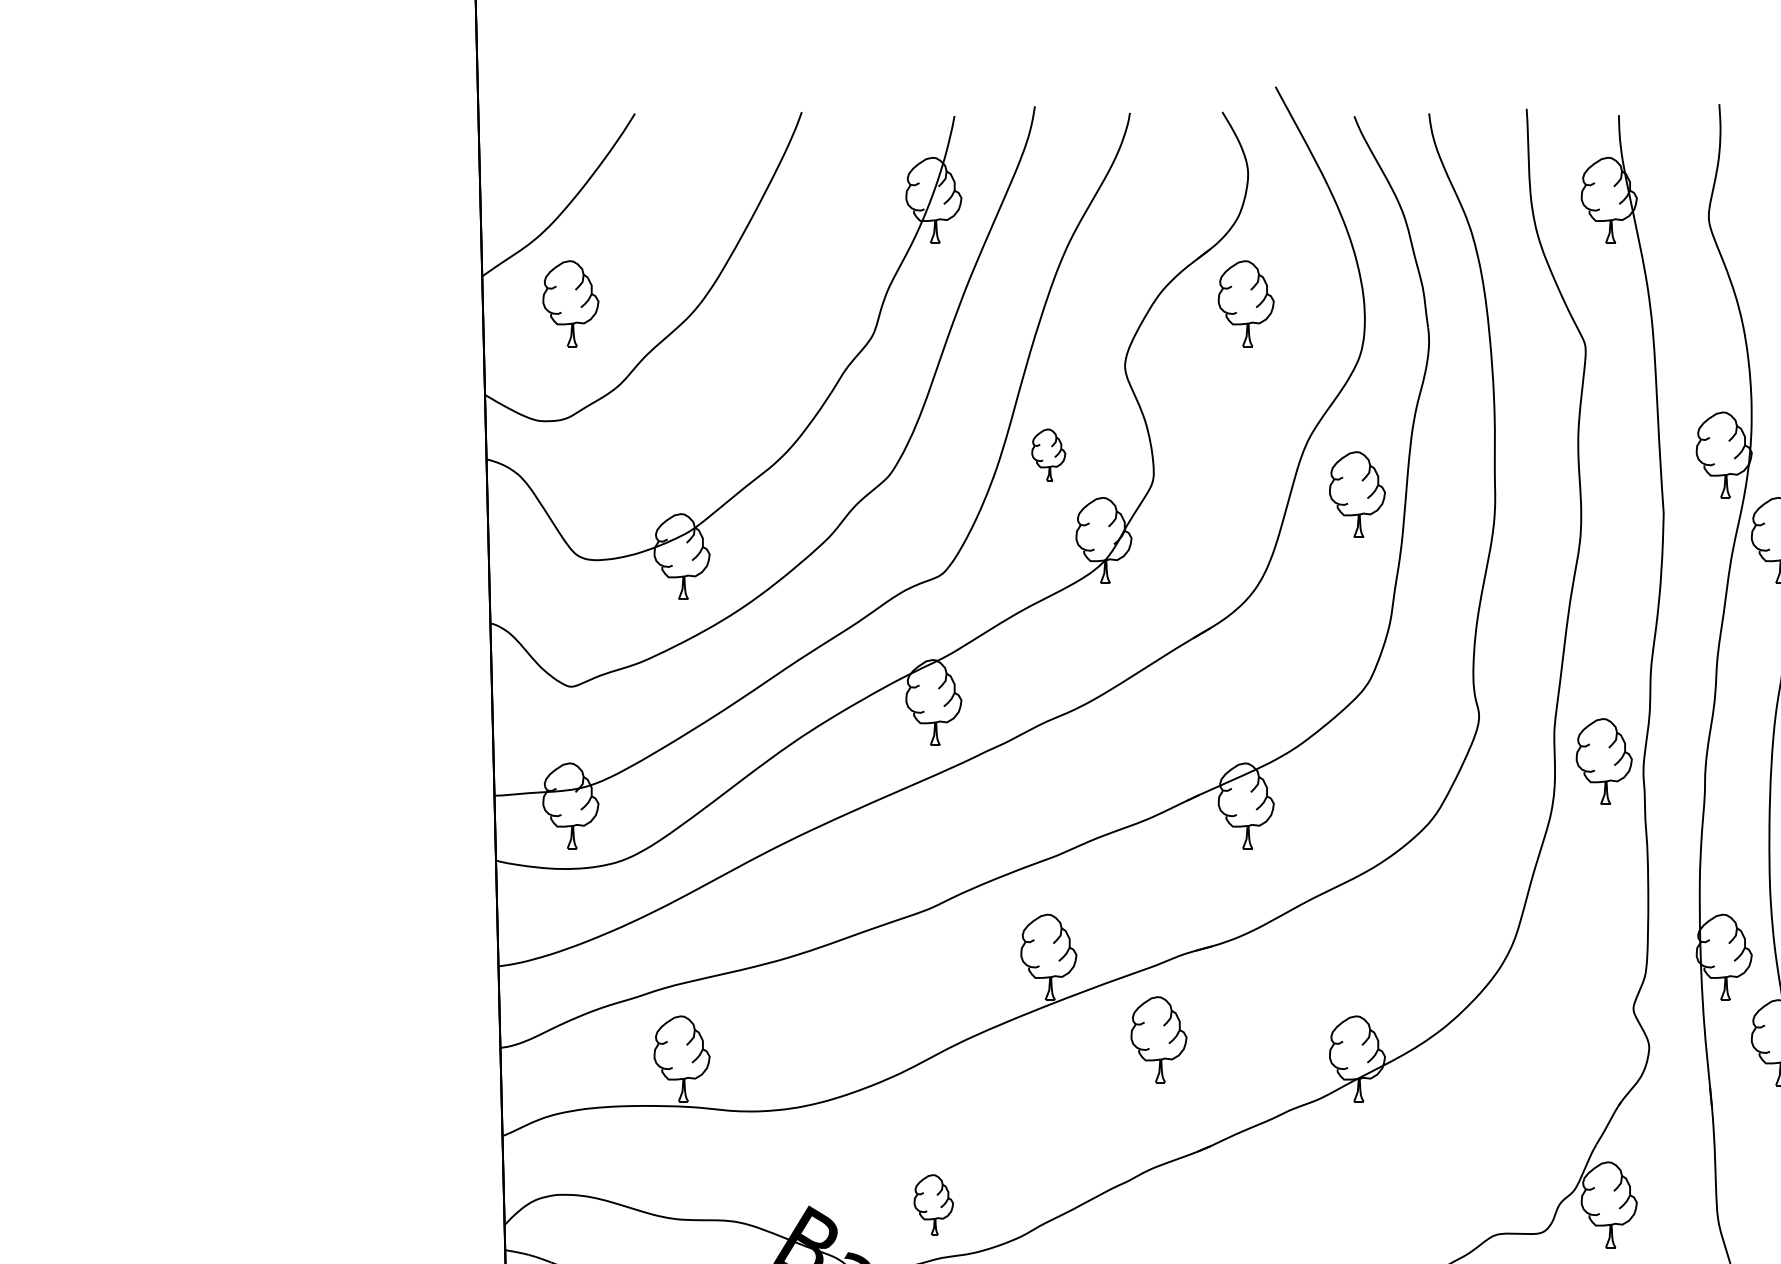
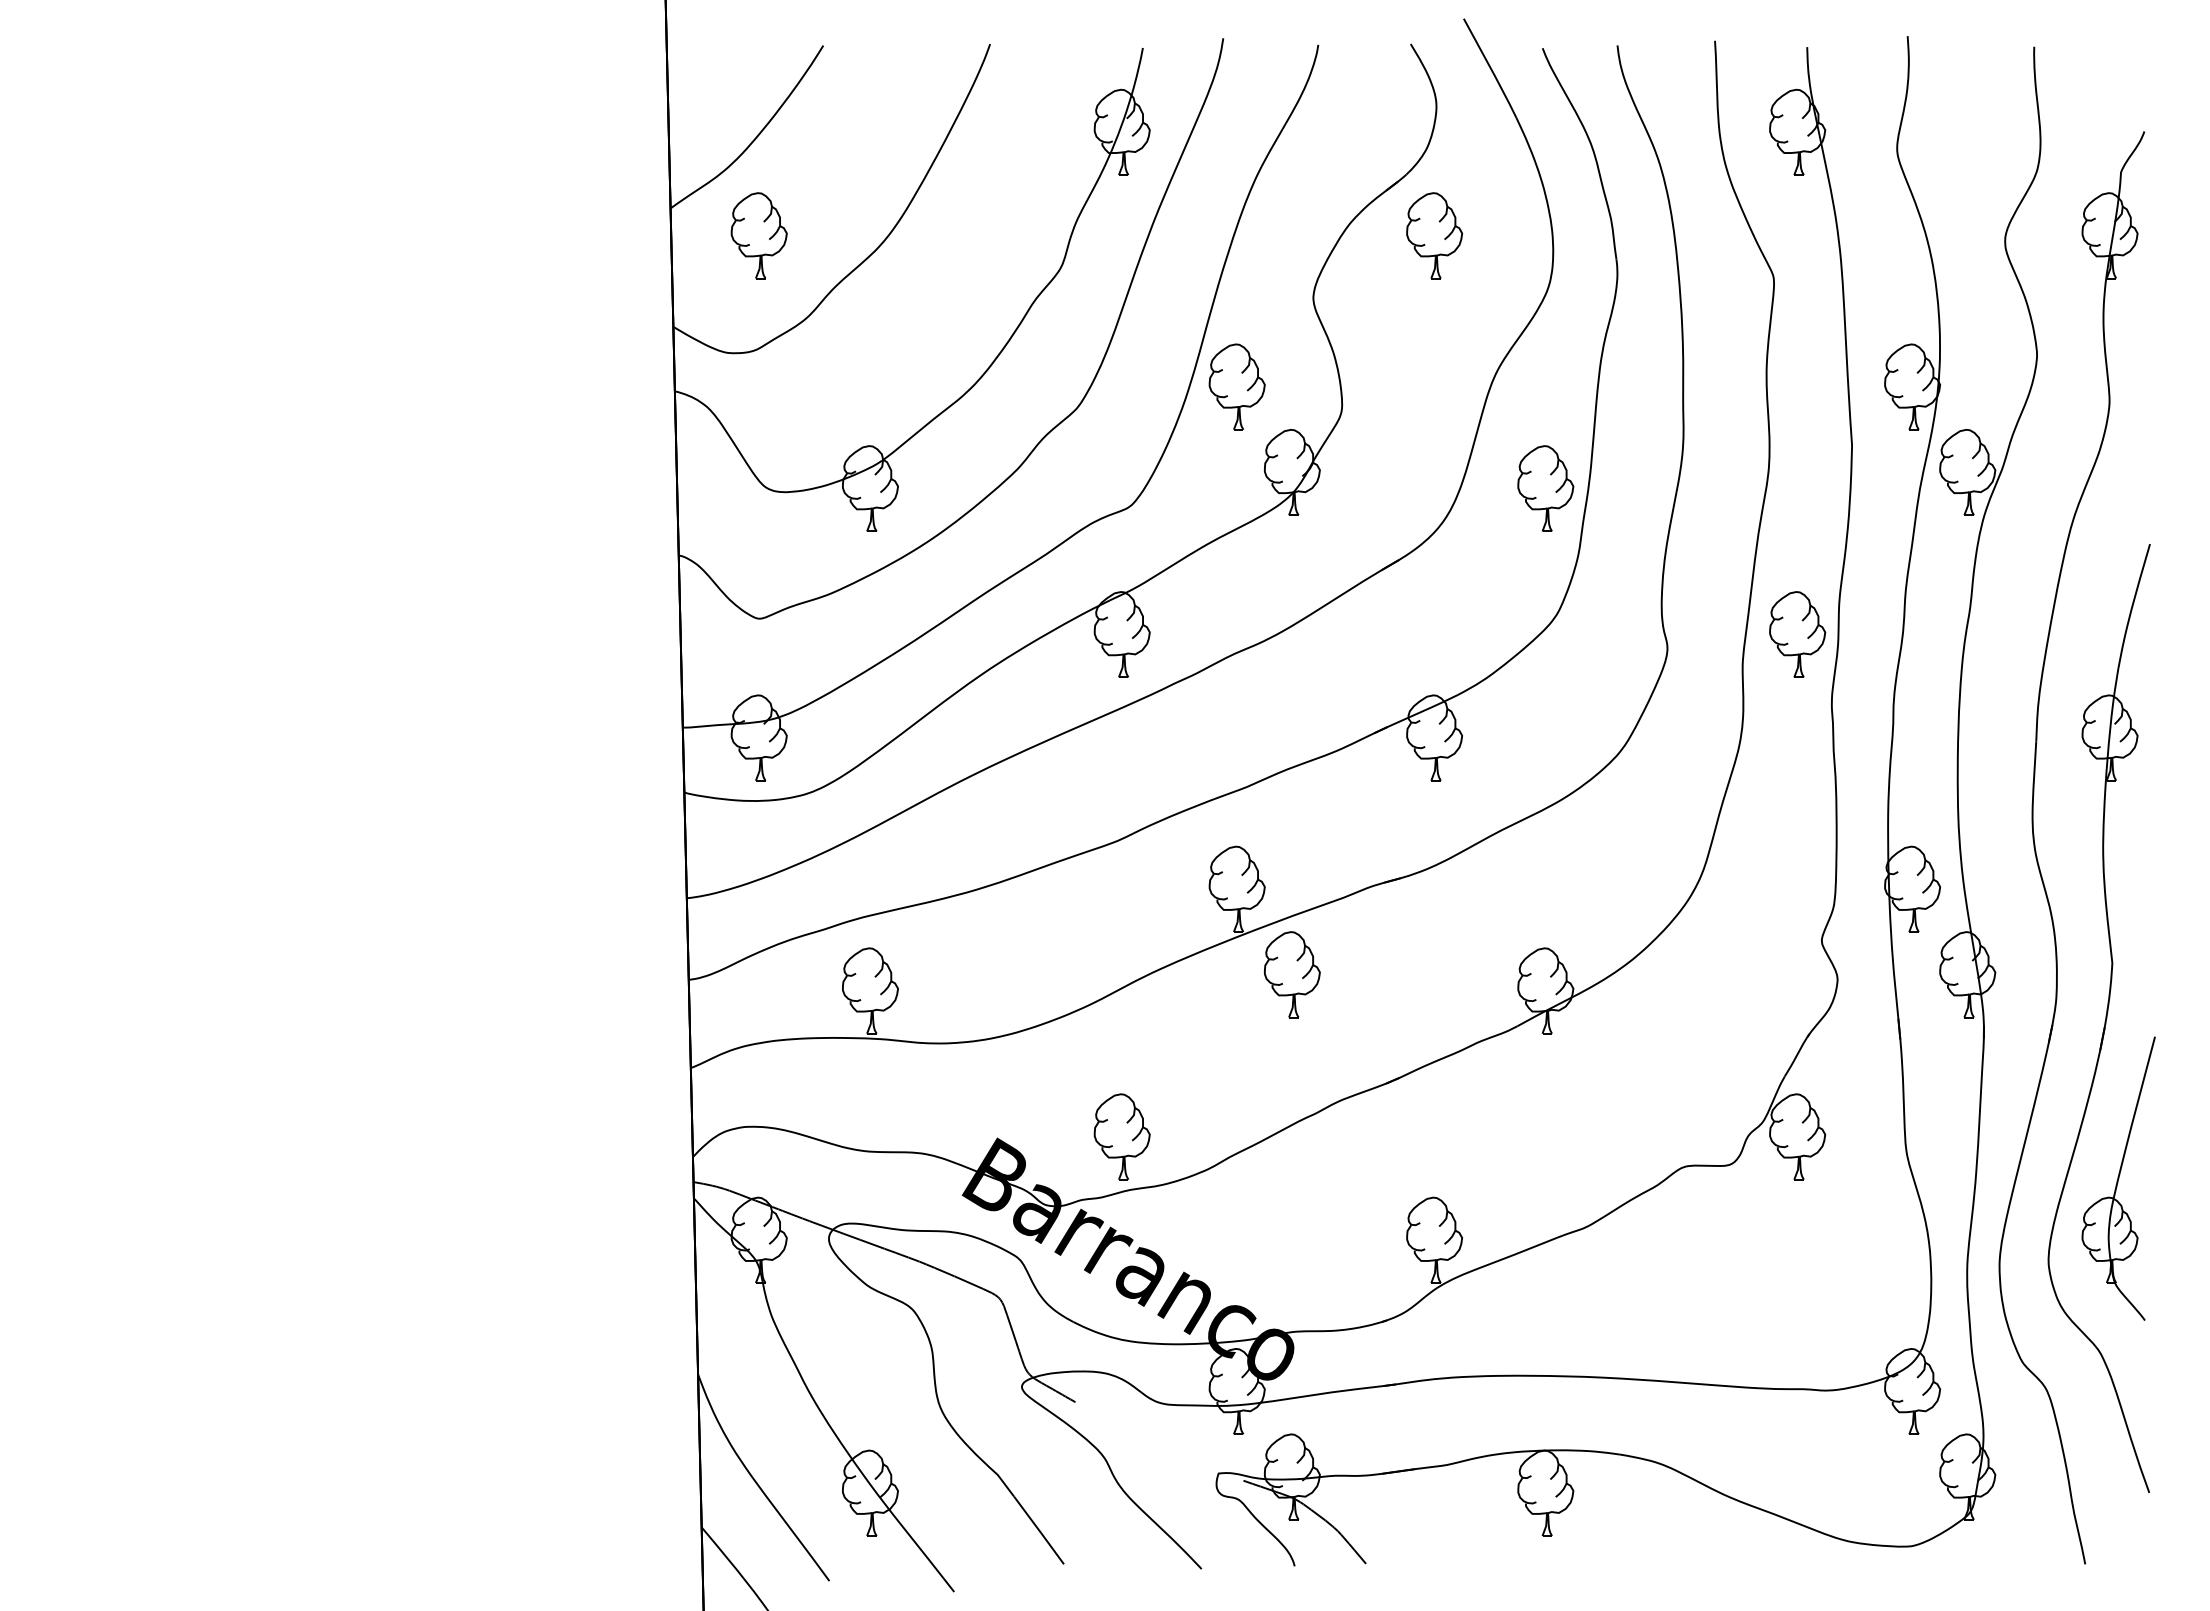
part: (1048, 454) -> (1236, 386), size x1.67
part: (1357, 494) -> (1545, 488), moved
part: (1604, 761) -> (1797, 634), moved
part: (1159, 1039) -> (1292, 974), moved
part: (933, 1204) -> (1121, 1136), size x1.43

